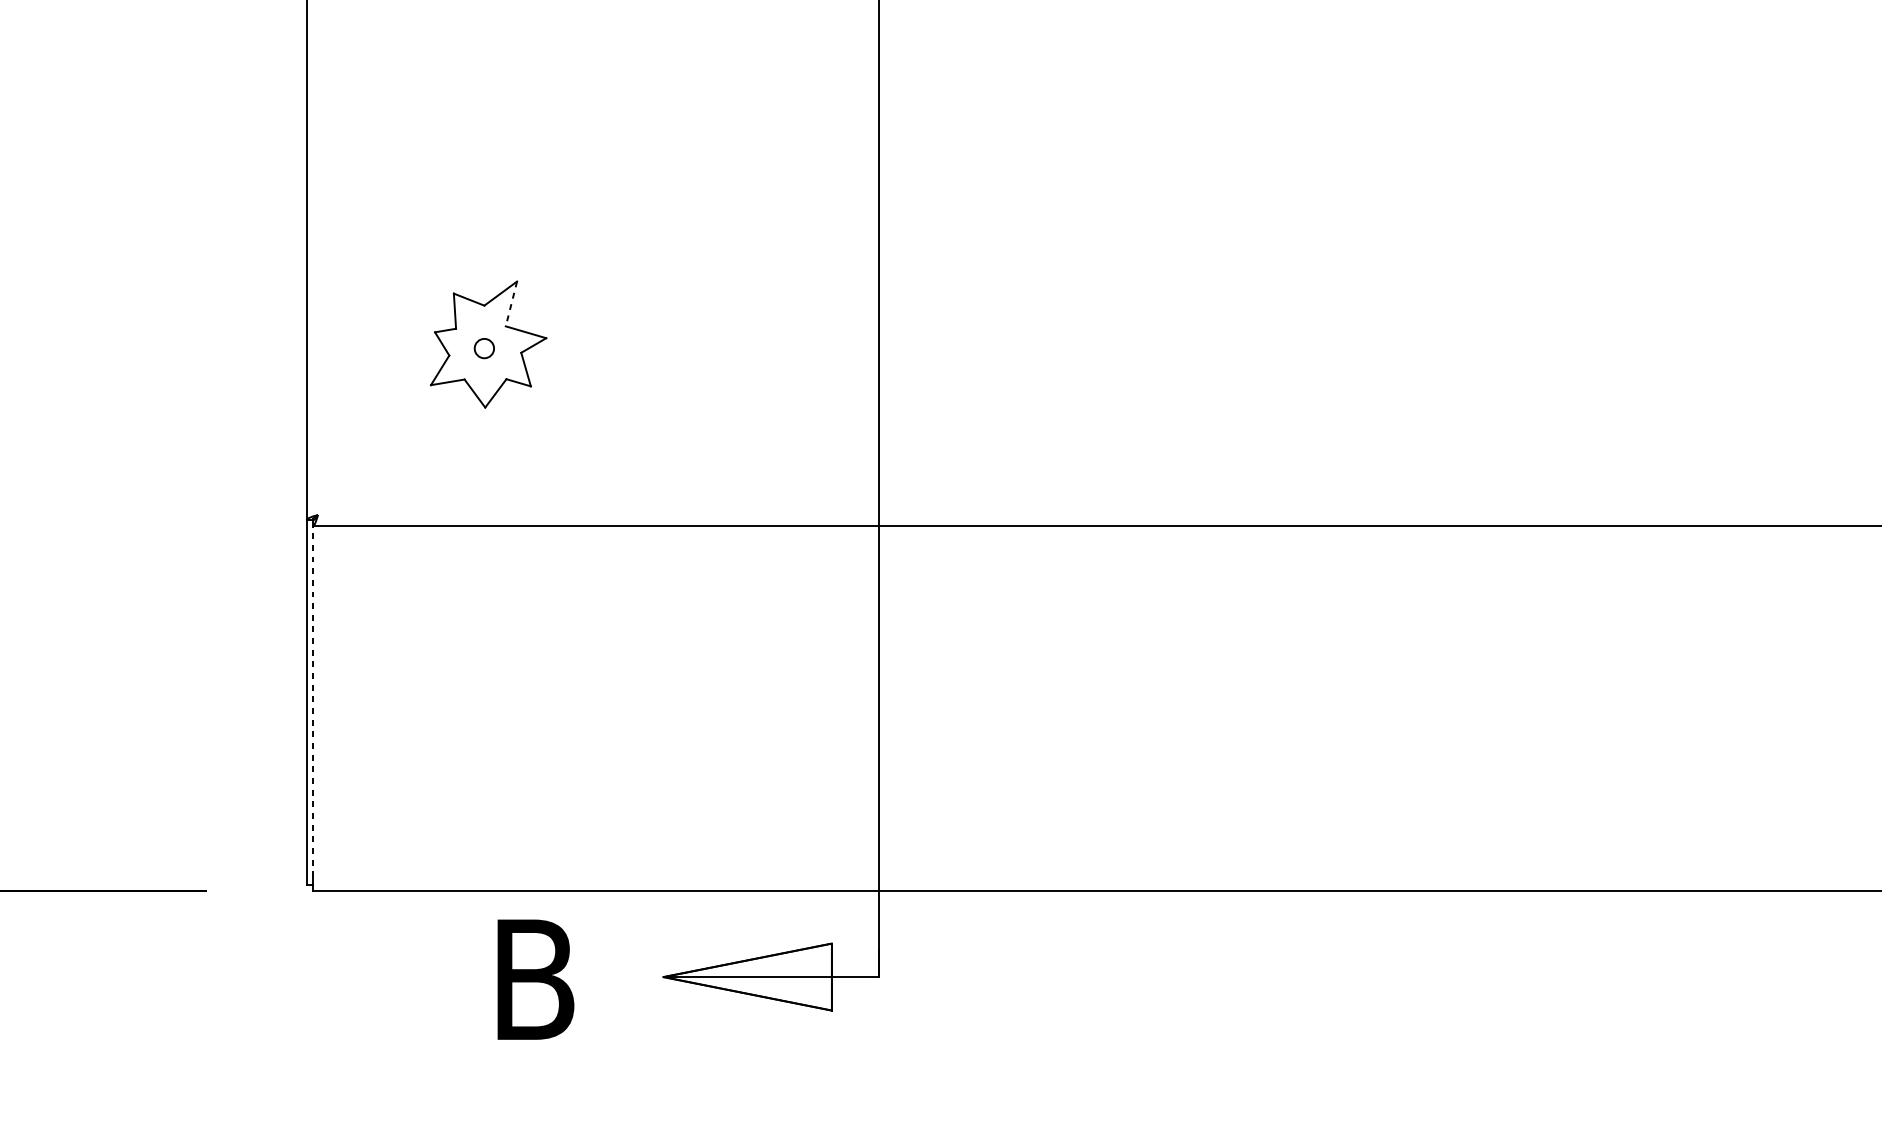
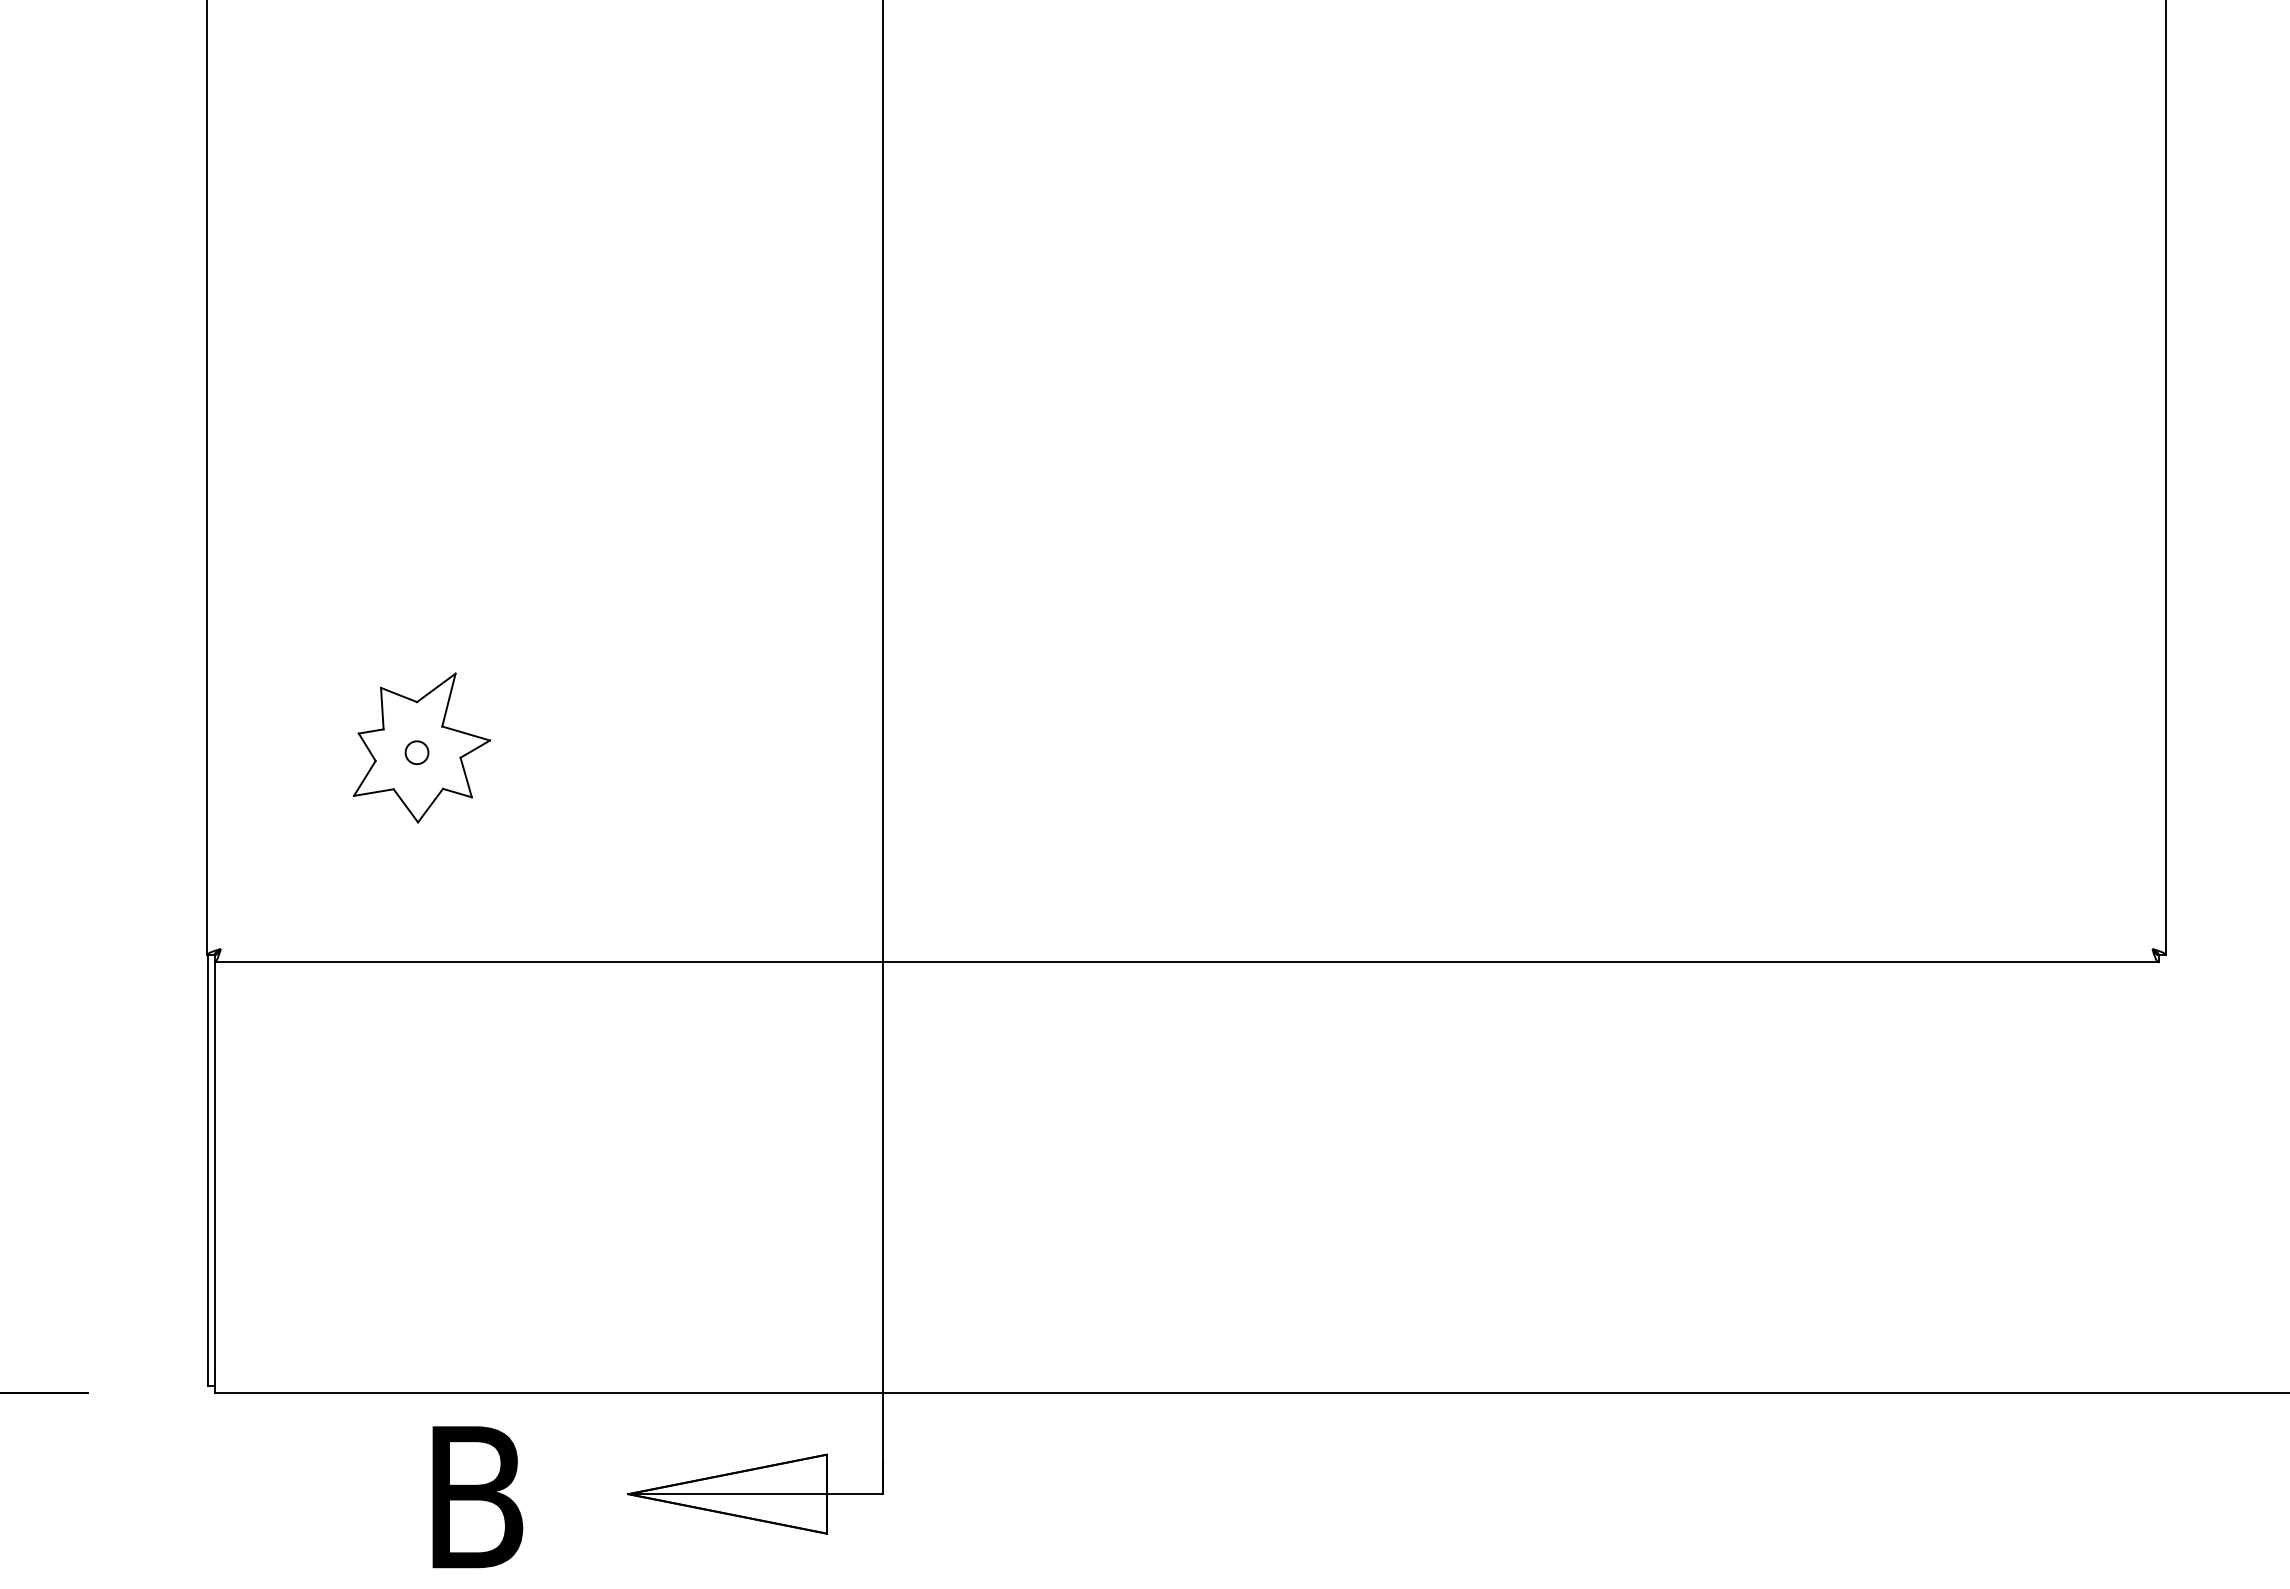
line: (511, 304) -> (448, 700), dashed -> solid
line: (312, 701) -> (214, 1168), dashed -> solid

